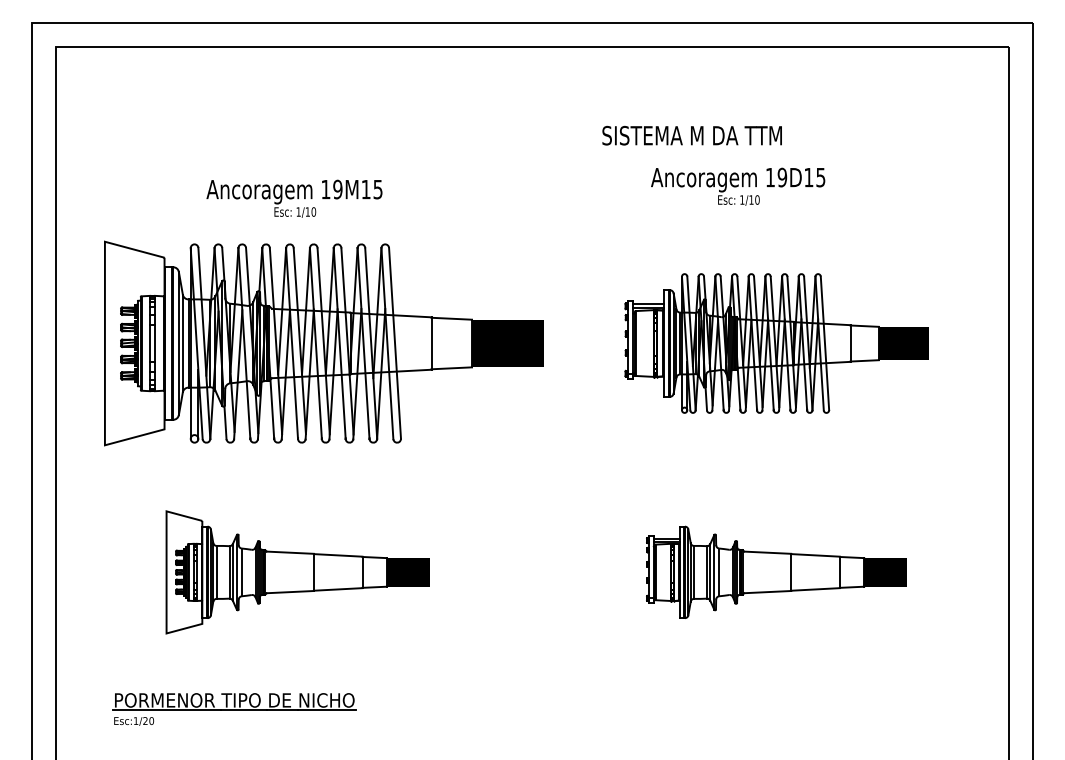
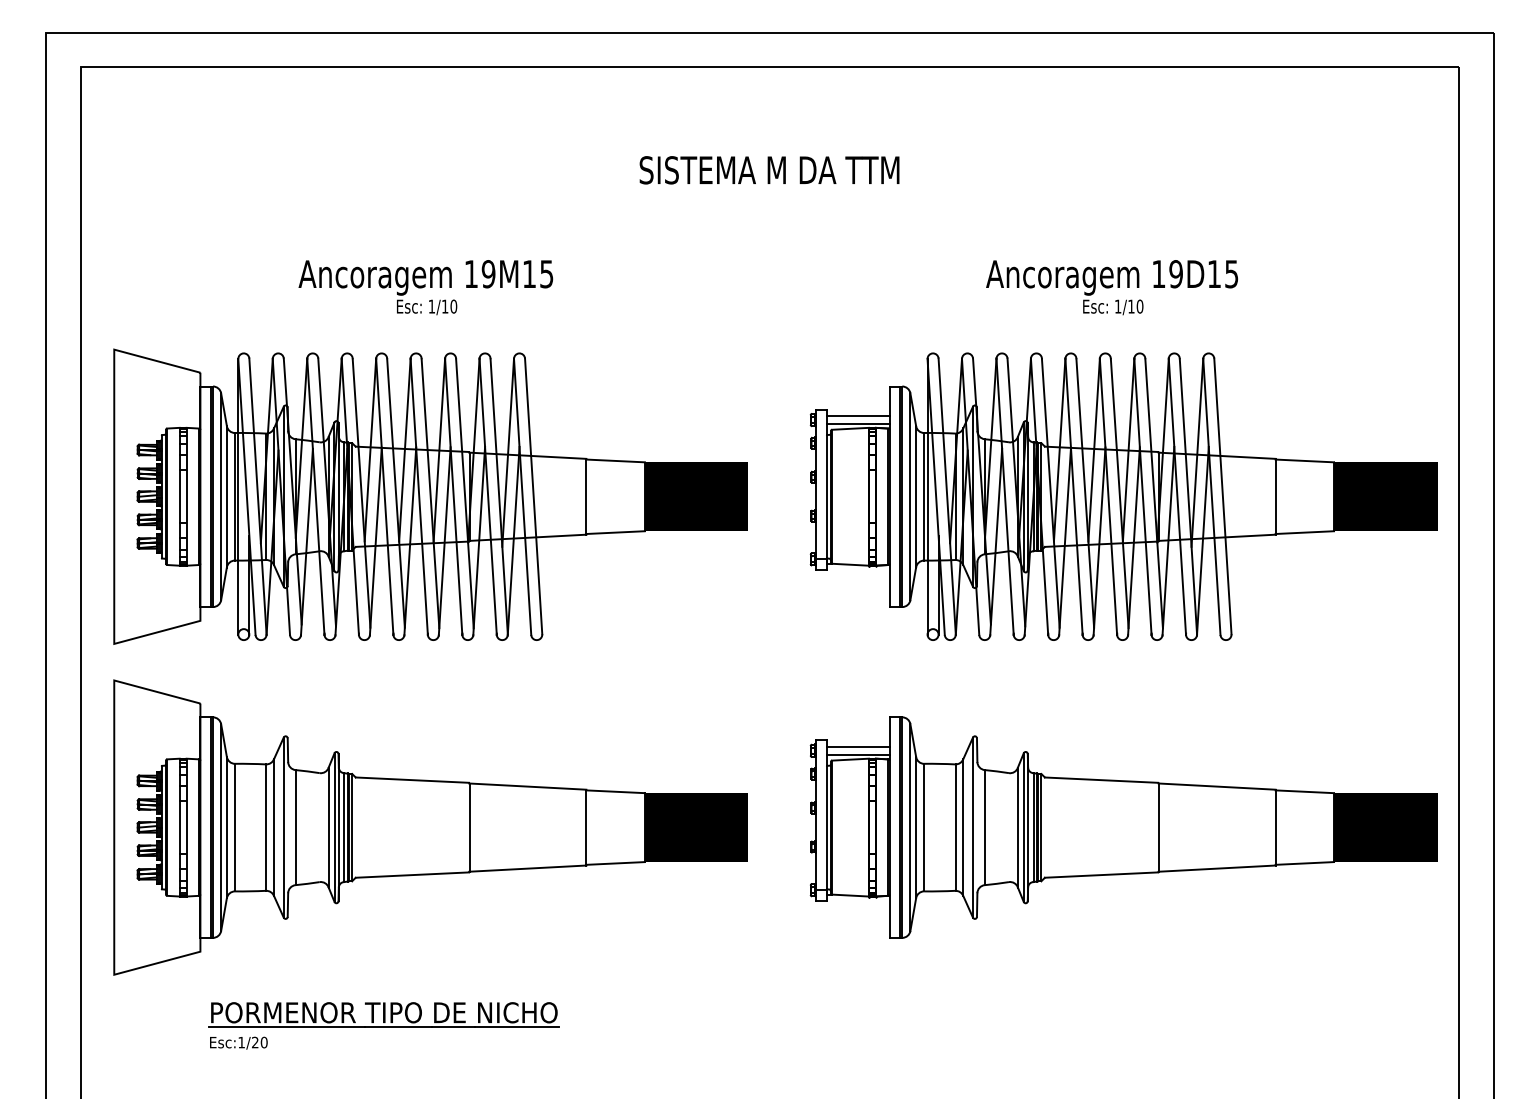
text: (691, 135) -> (768, 169), moved
text: (738, 186) -> (1112, 287), moved
part: (323, 343) -> (430, 496), moved
part: (776, 343) -> (1122, 496), size x1.43
part: (297, 572) -> (430, 827), size x1.67
part: (776, 572) -> (1122, 827), size x1.67
part: (234, 709) -> (383, 1025), moved

